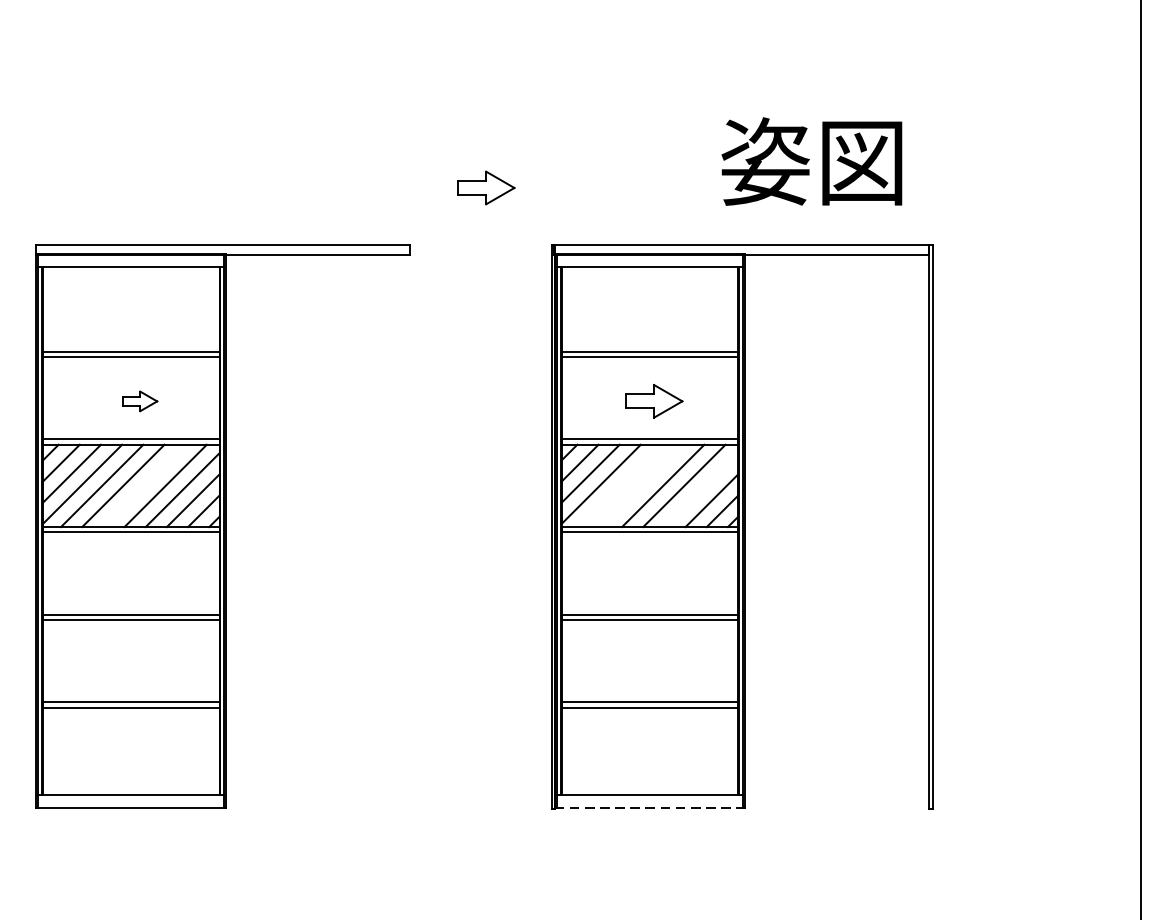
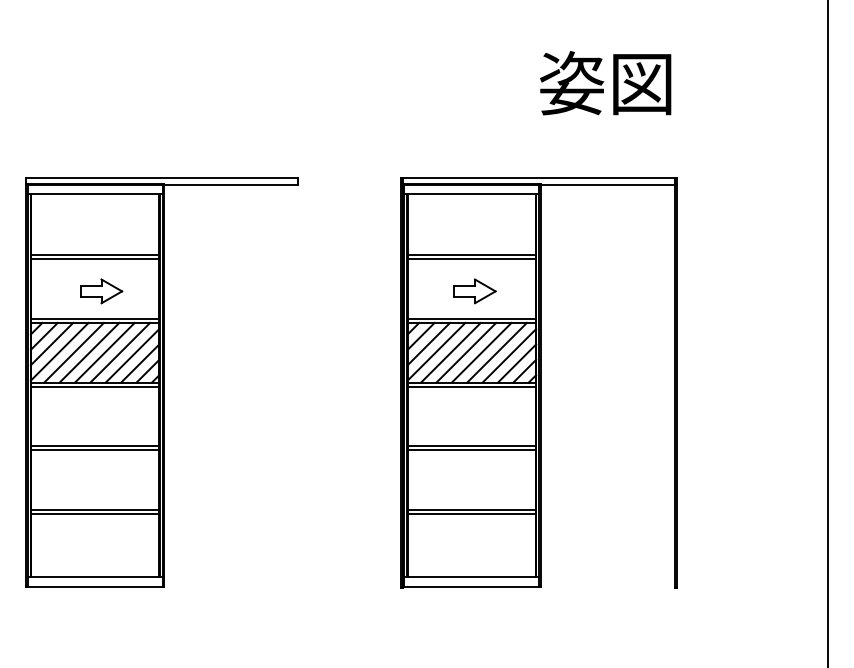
text: (811, 161) -> (605, 83), moved
part: (485, 188) -> (352, 136), removed
part: (139, 401) -> (101, 291), size x1.67
line: (144, 485) -> (104, 352), added
line: (620, 485) -> (450, 352), added
line: (642, 485) -> (466, 352), added
line: (701, 489) -> (509, 355), added
line: (650, 807) -> (472, 586), dashed -> solid

